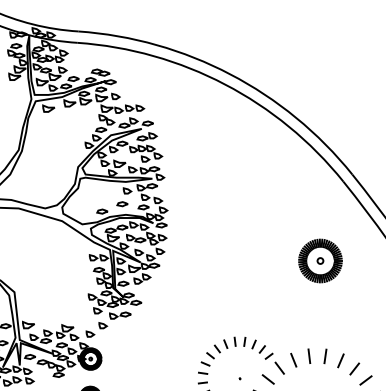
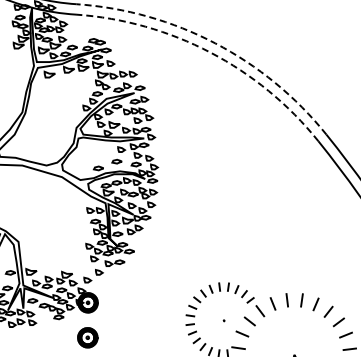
arc: (230, 74) -> (215, 43), solid -> dashed
arc: (225, 84) -> (210, 52), solid -> dashed
part: (320, 261) -> (297, 213), removed

